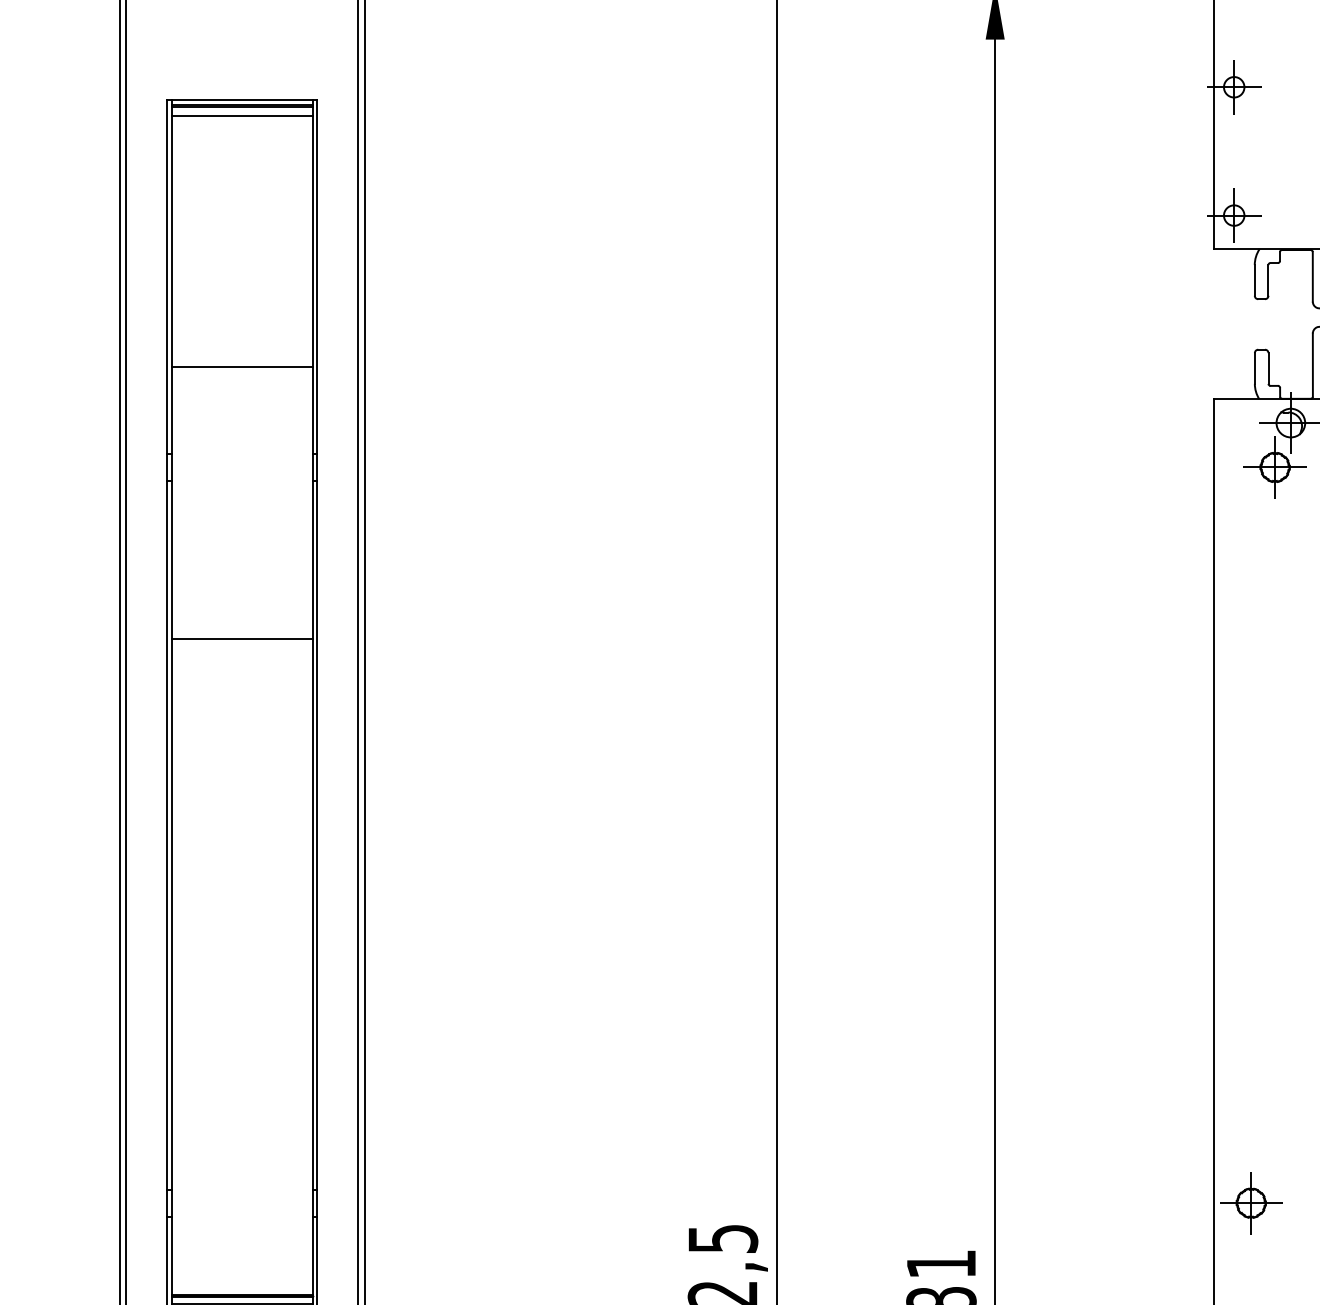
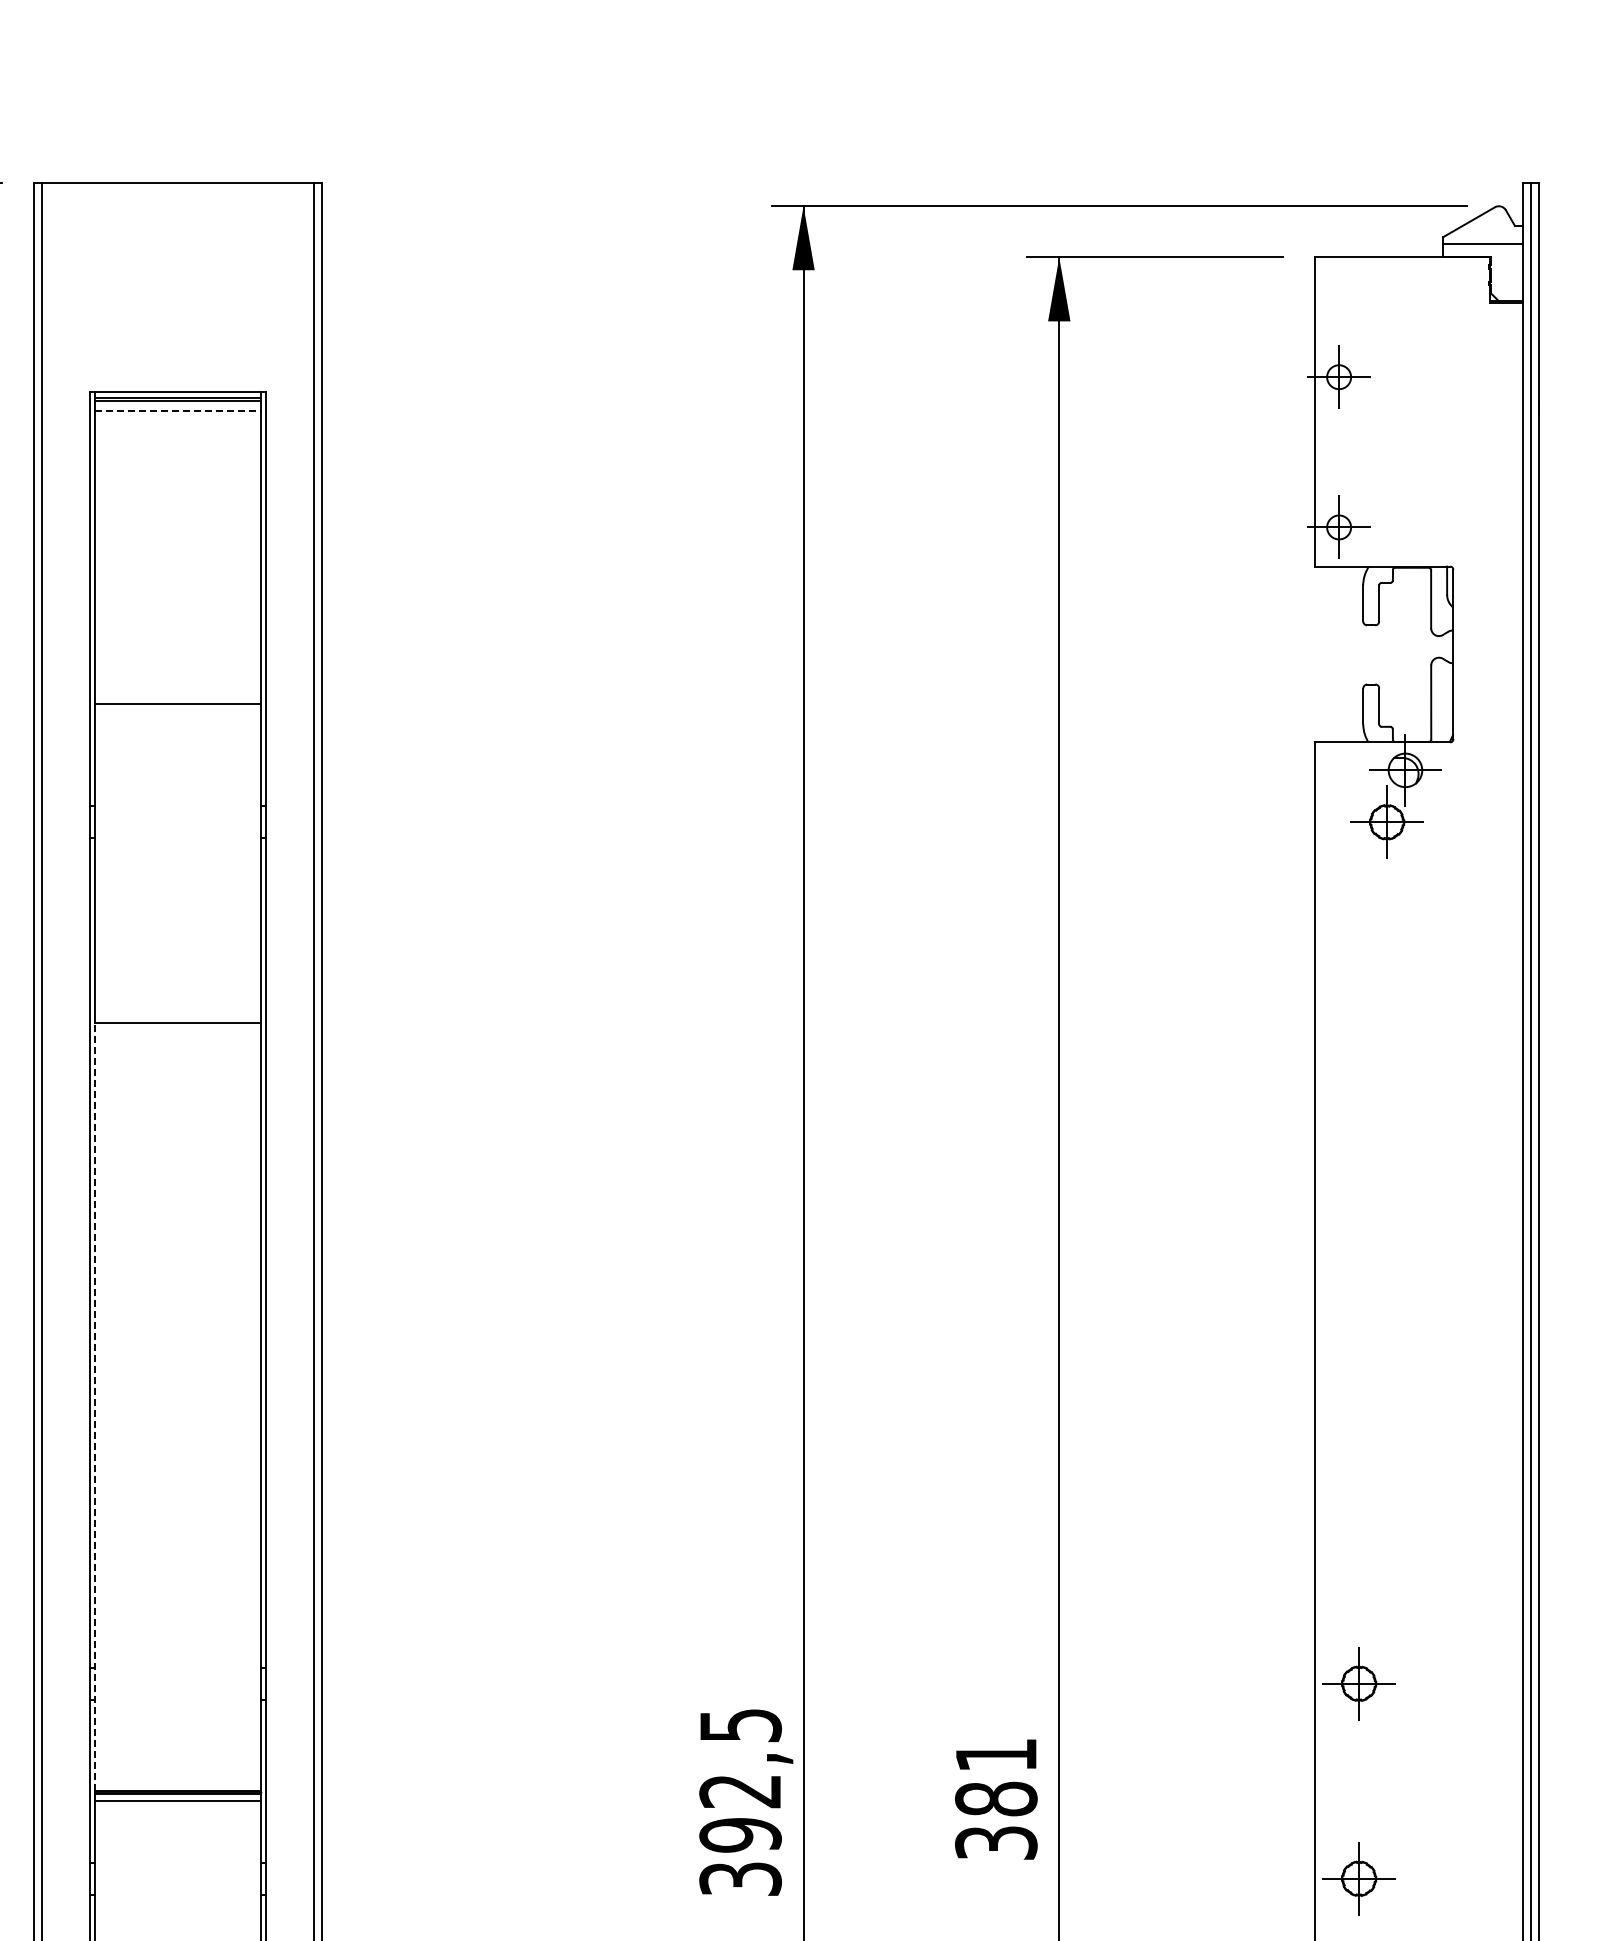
line: (242, 116) -> (177, 411), solid -> dashed
line: (172, 967) -> (95, 1407), solid -> dashed

